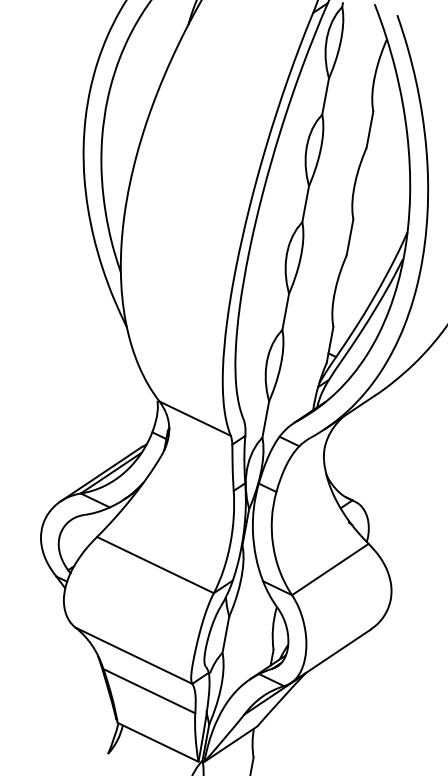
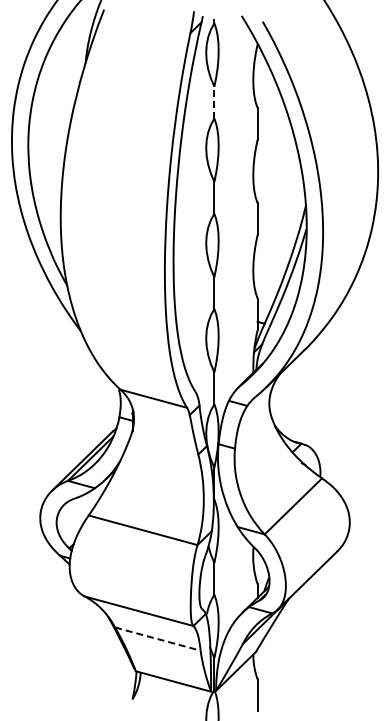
line: (325, 96) -> (214, 102), solid -> dashed
line: (149, 691) -> (158, 639), solid -> dashed

